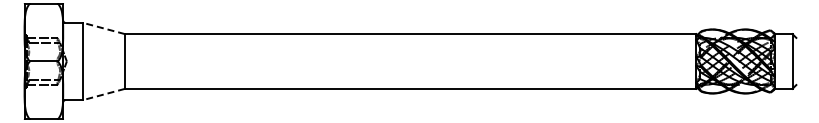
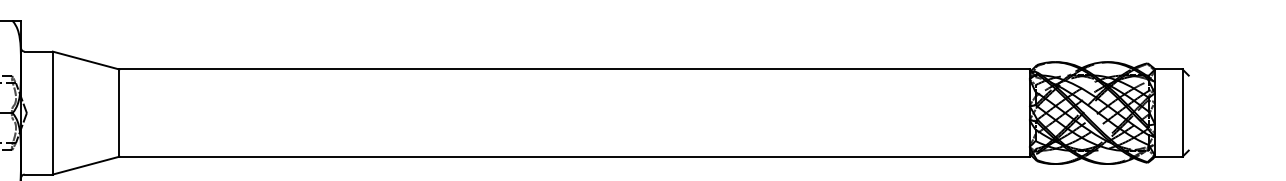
line: (104, 28) -> (86, 60), dashed -> solid
line: (104, 94) -> (86, 165), dashed -> solid

